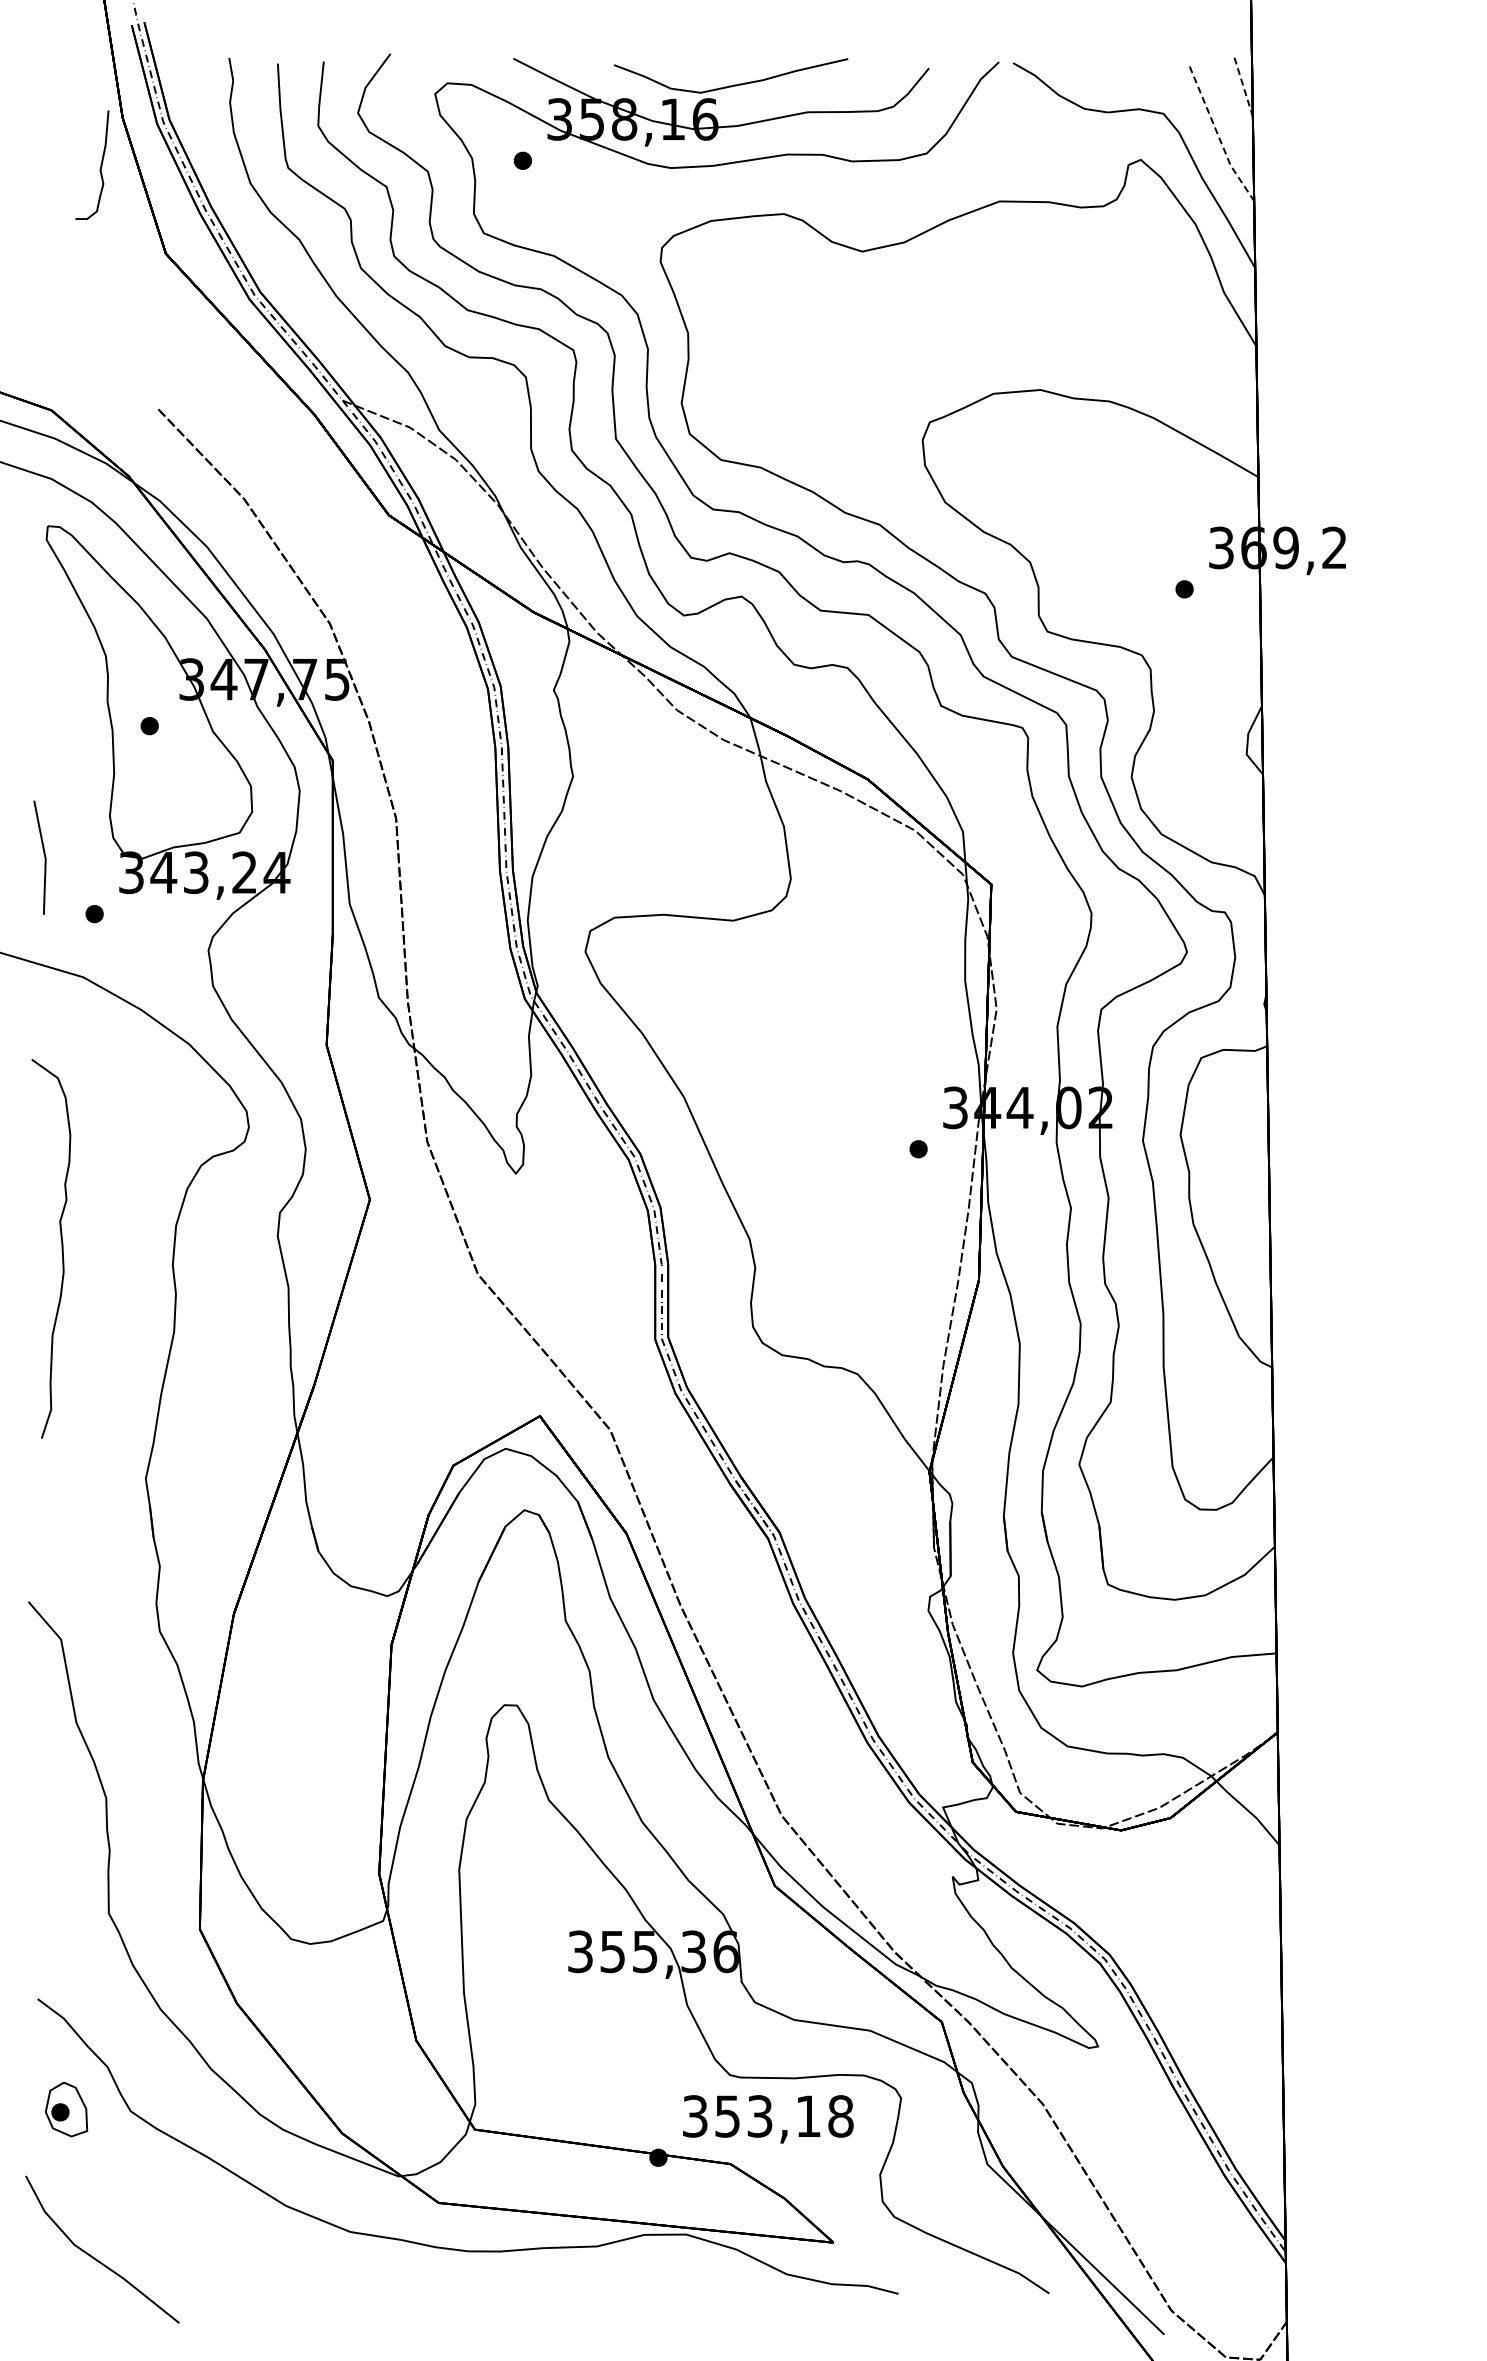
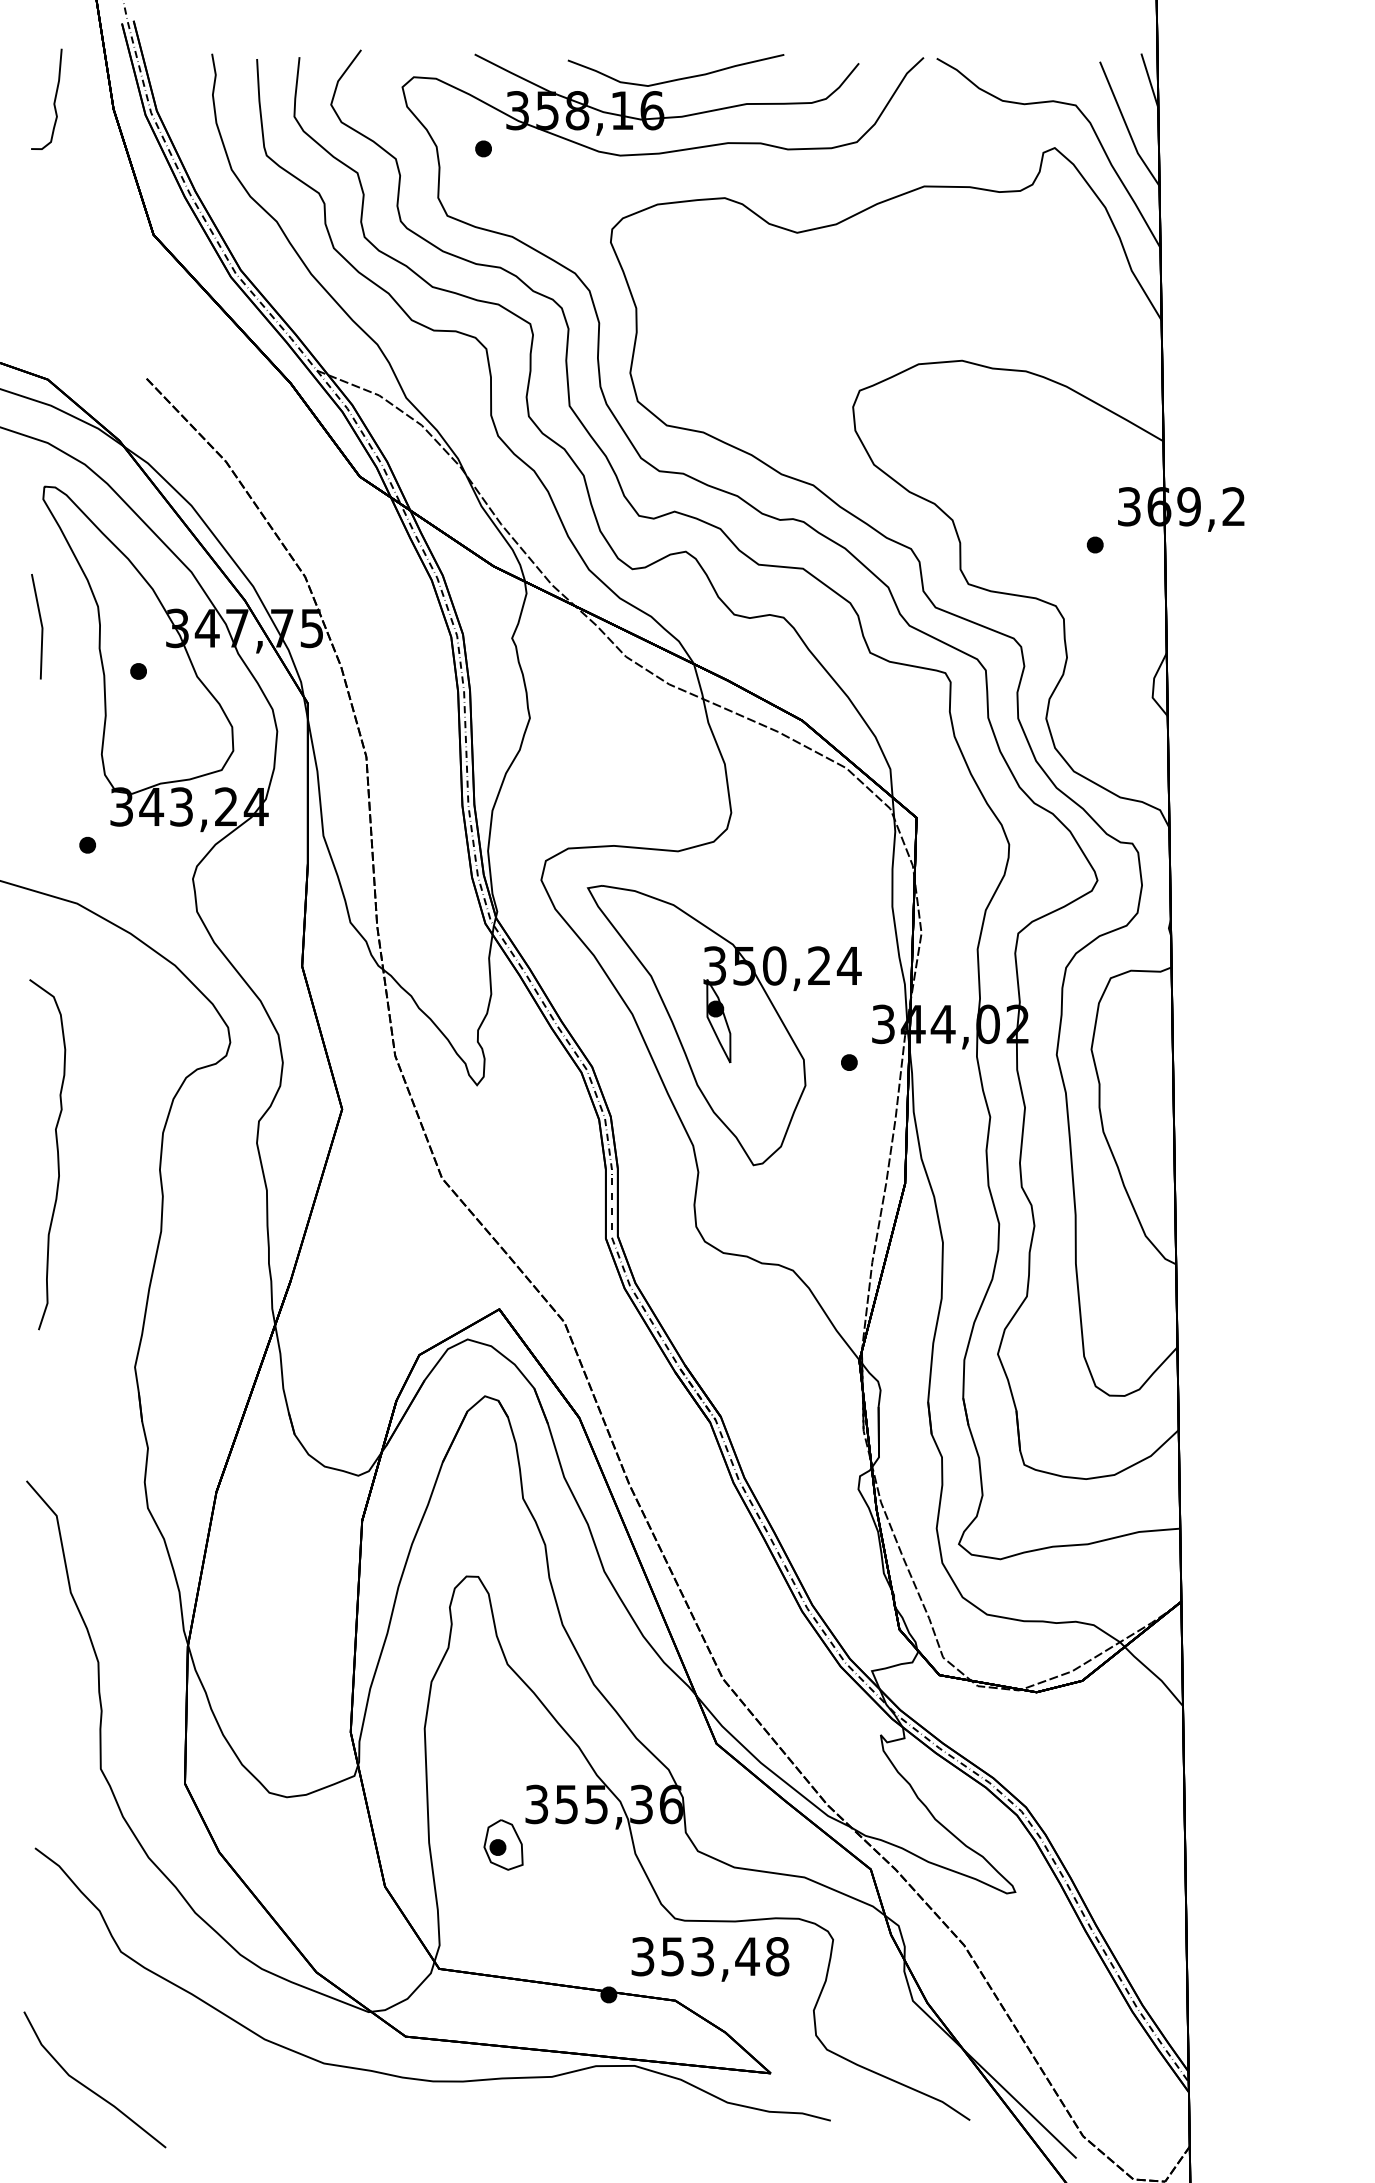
line: (1243, 87) -> (1149, 81), dashed -> solid
line: (1218, 136) -> (1126, 126), dashed -> solid
curve: (100, 164) -> (54, 98), moved
line: (43, 854) -> (40, 623), moved
part: (783, 1109) -> (724, 1025), added
part: (66, 2109) -> (503, 1844), moved
text: (808, 2115) -> (747, 1955), 353,18 -> 353,48

